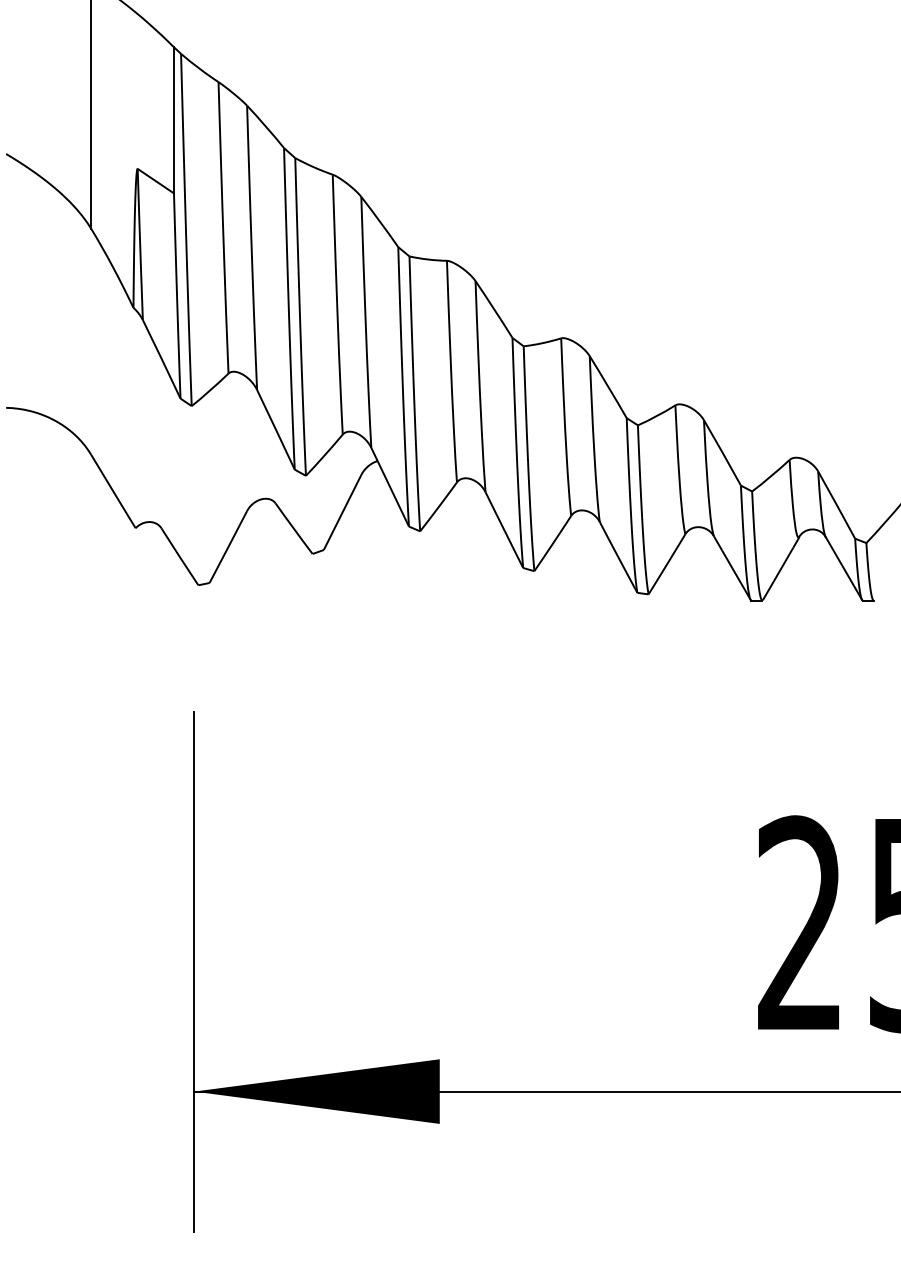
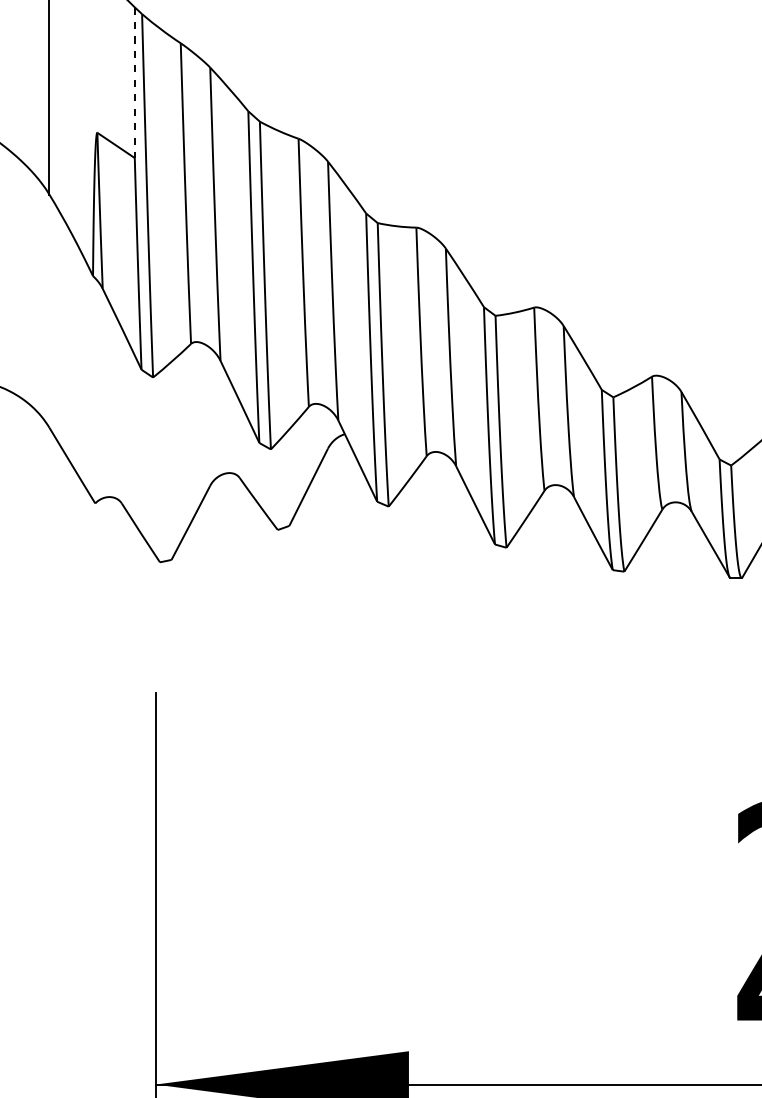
line: (173, 120) -> (134, 82), solid -> dashed

